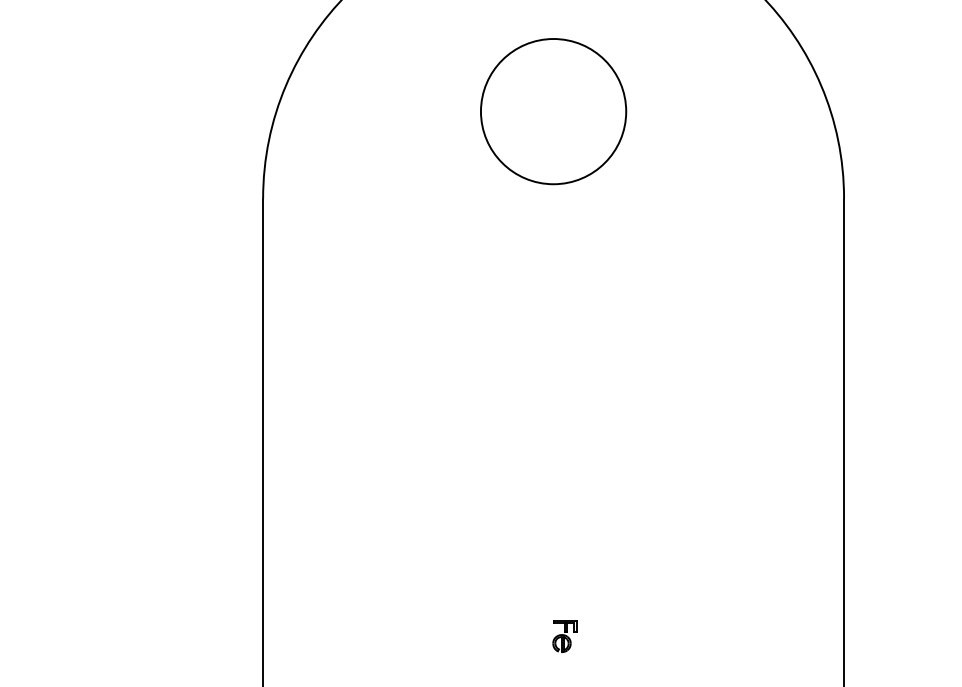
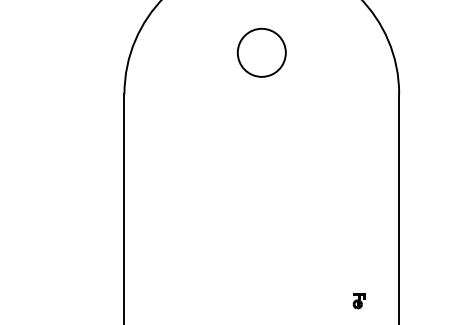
circle: (552, 110) -> (261, 52), size x0.7
part: (563, 637) -> (358, 301), moved

